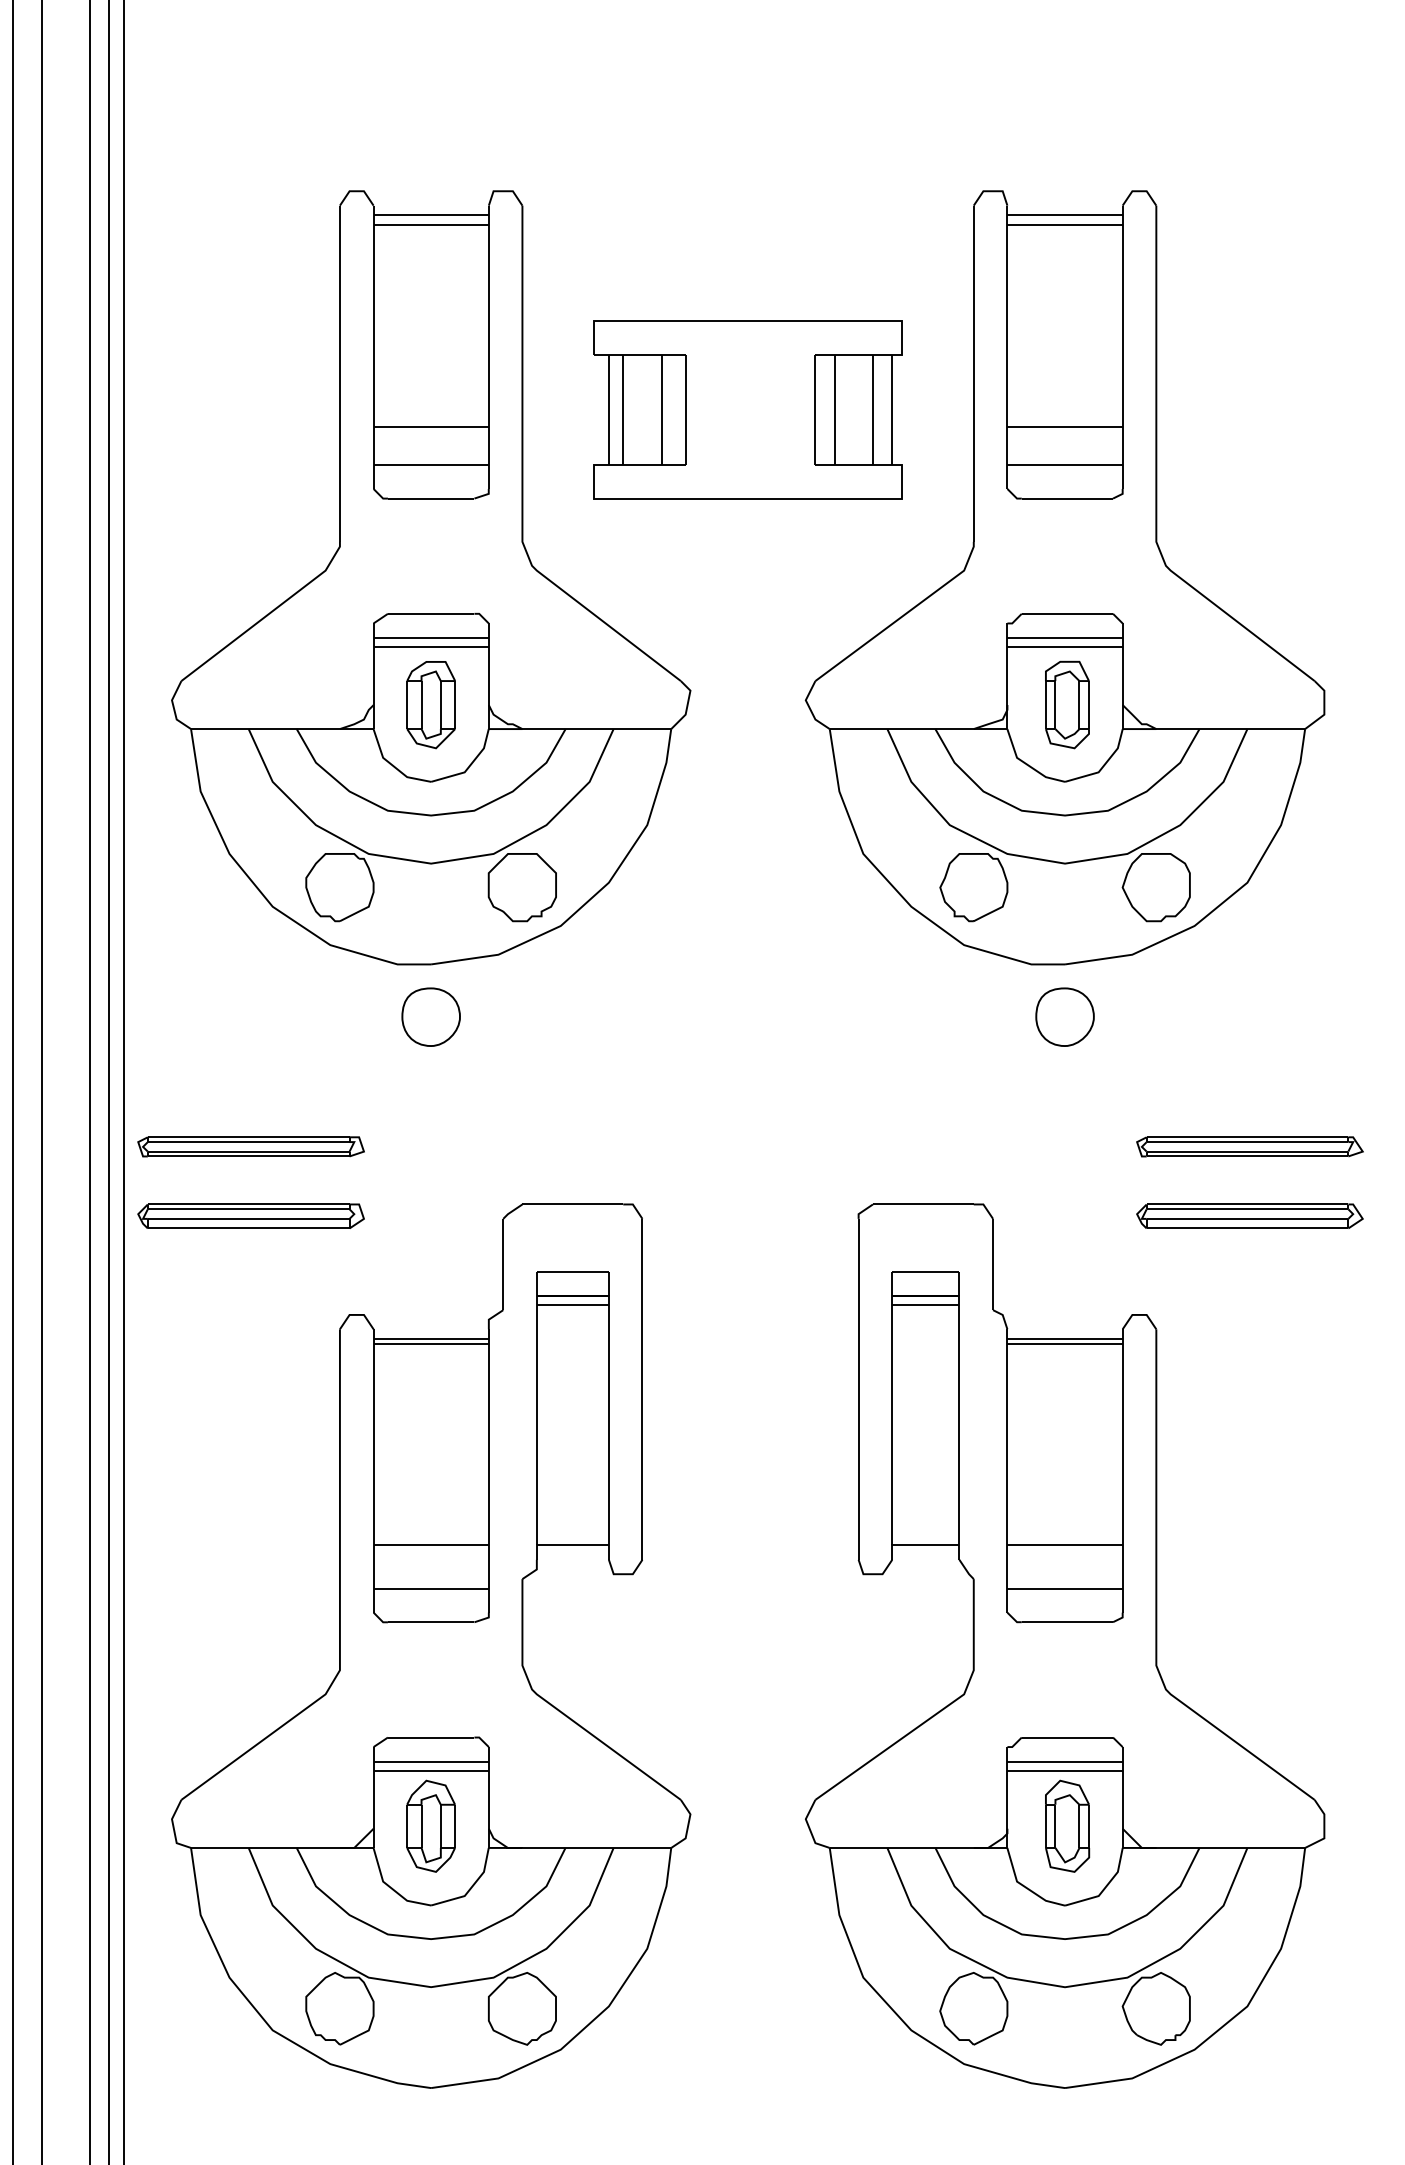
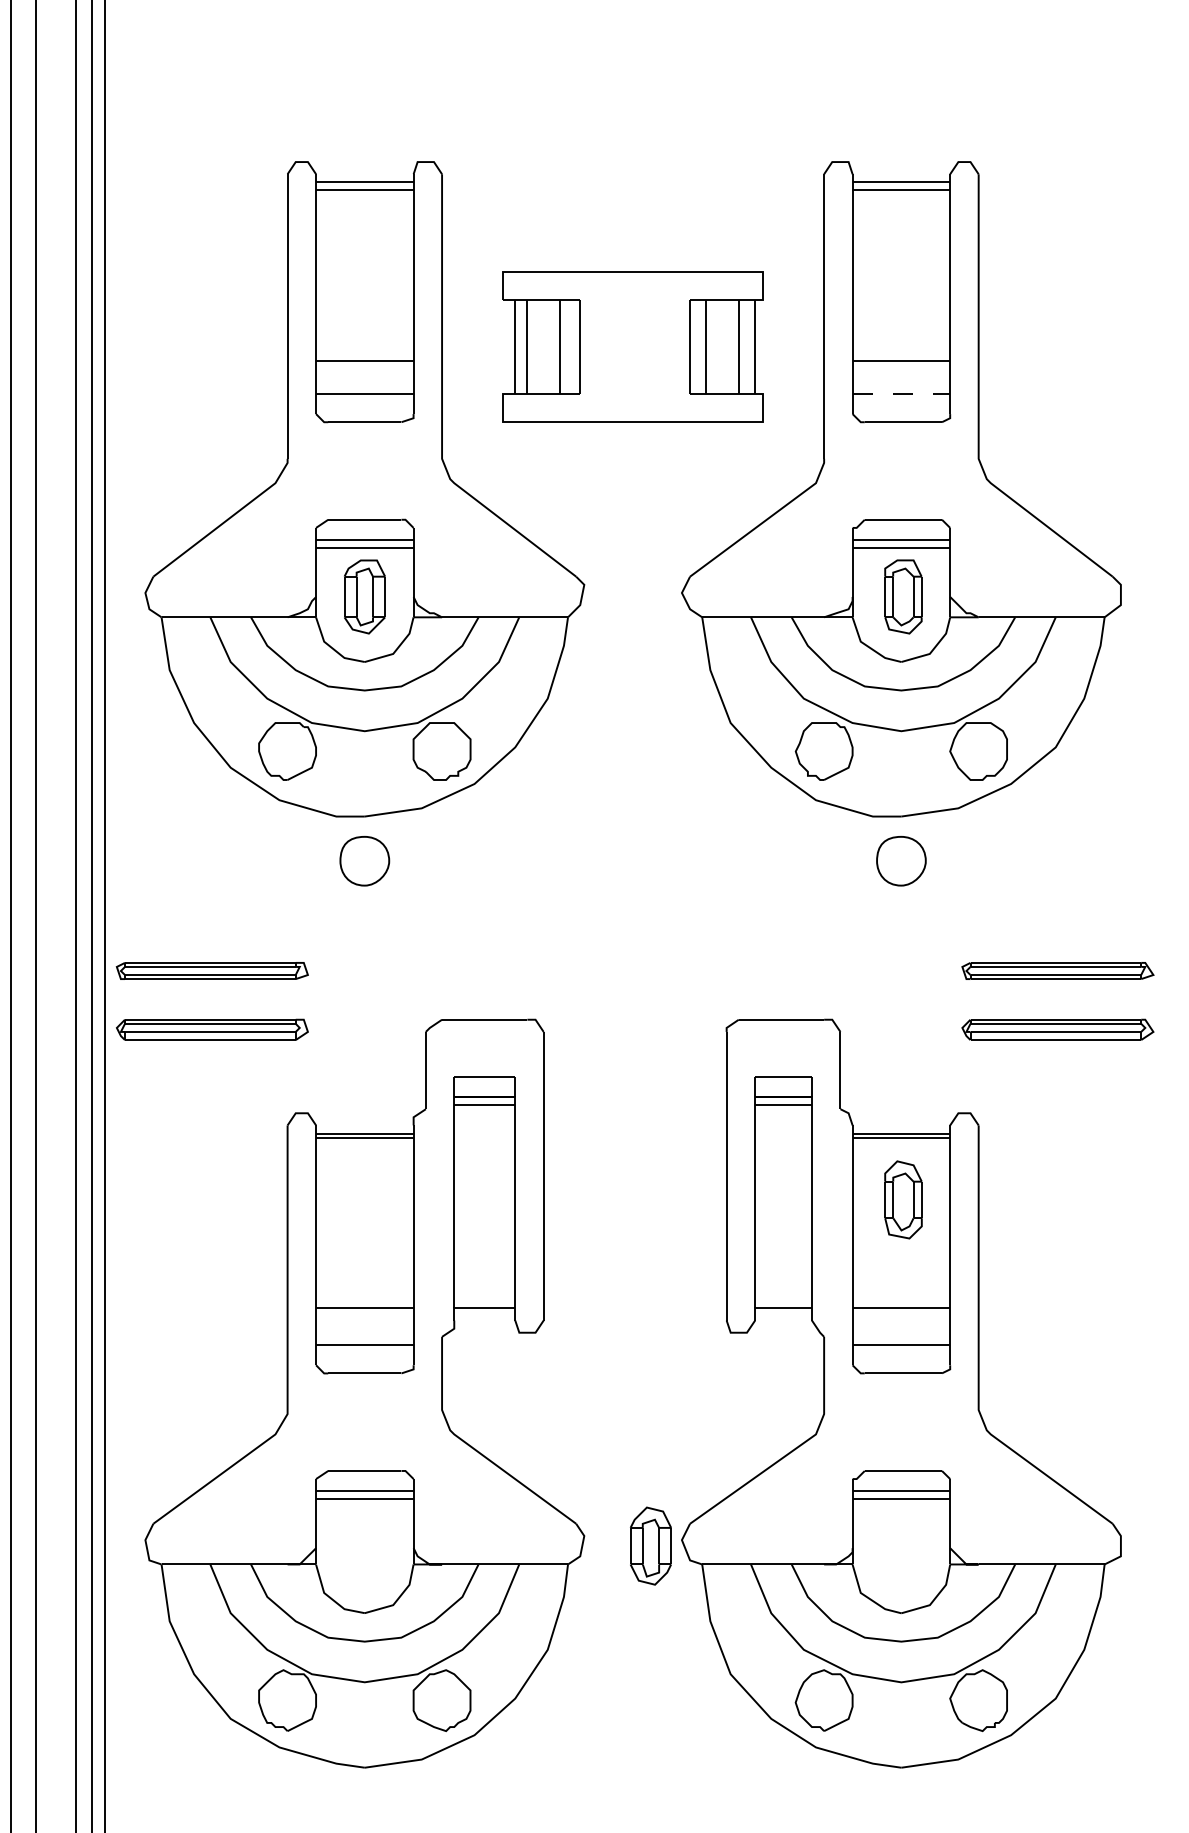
line: (1065, 464) -> (901, 393), solid -> dashed
part: (430, 1825) -> (650, 1545), moved
part: (1067, 1825) -> (903, 1199), moved

